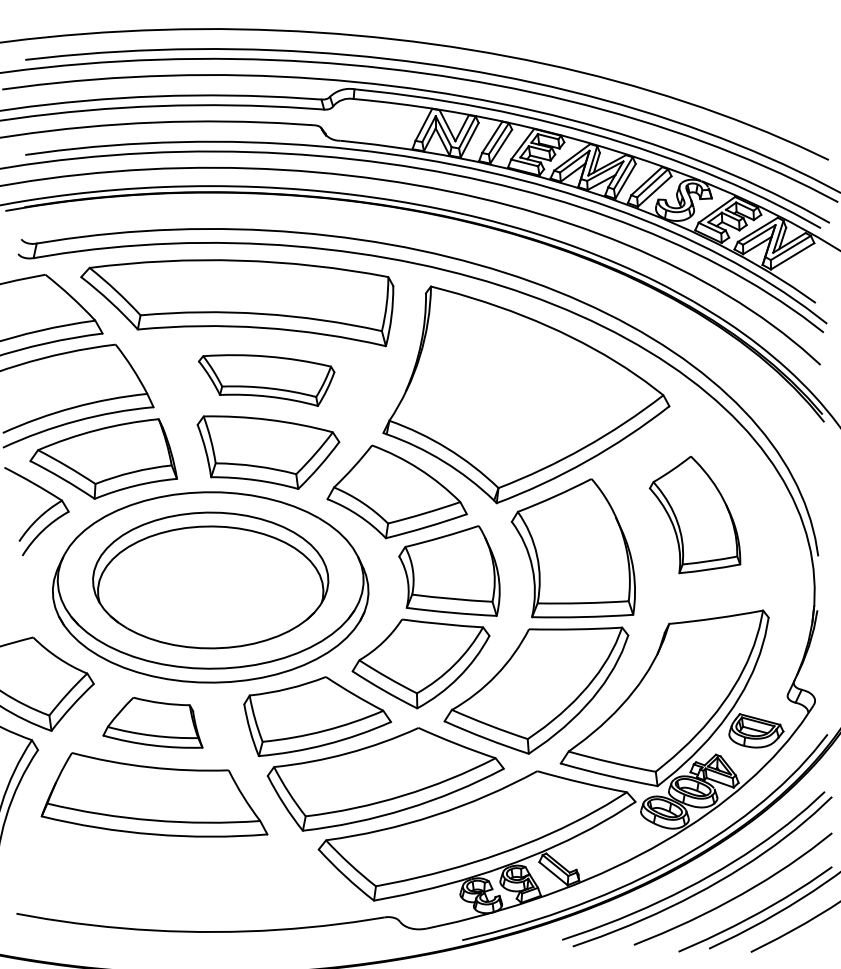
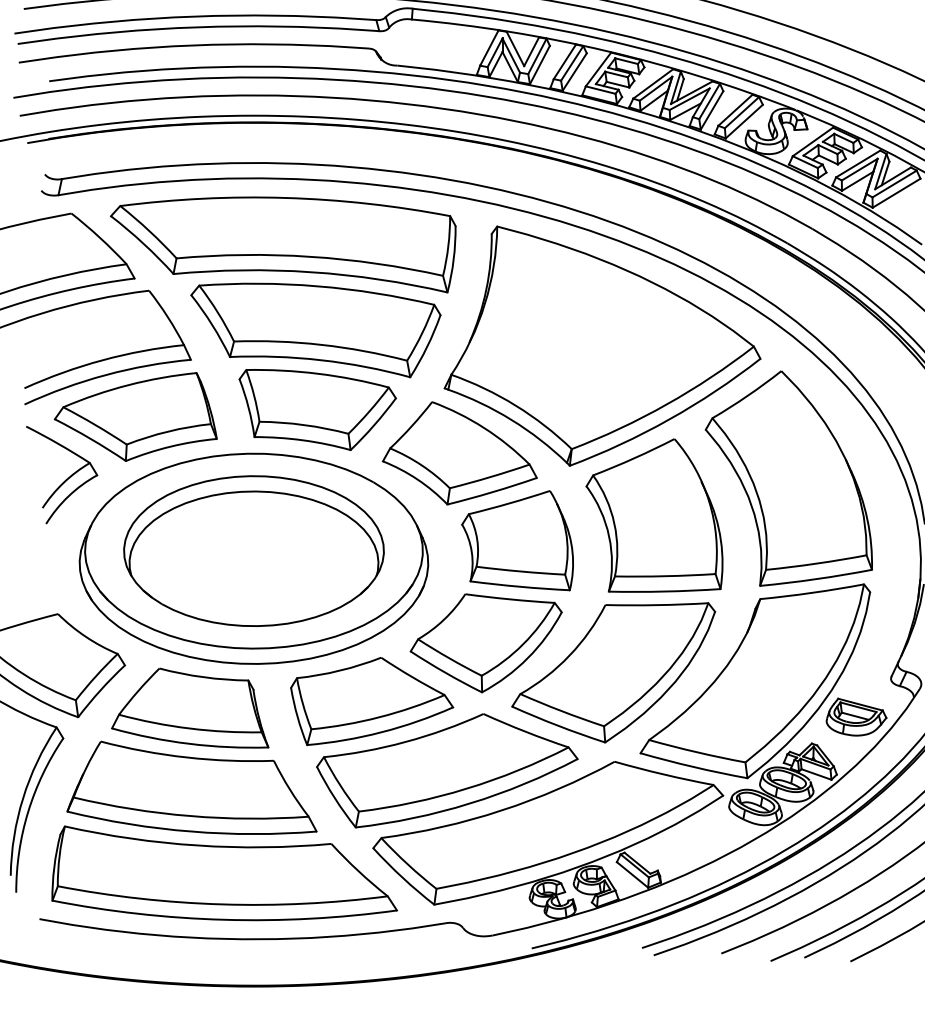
part: (266, 380) -> (315, 330), size x1.67
part: (694, 514) -> (788, 478), size x1.67
part: (152, 722) -> (189, 707), size x1.43
part: (184, 871) -> (225, 872), added

